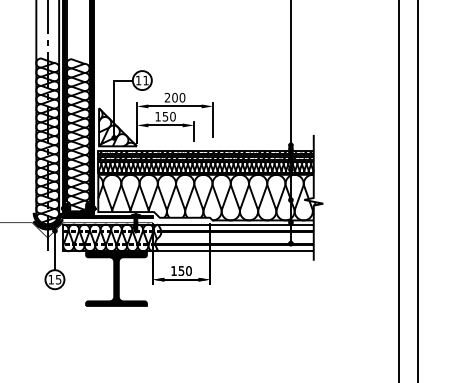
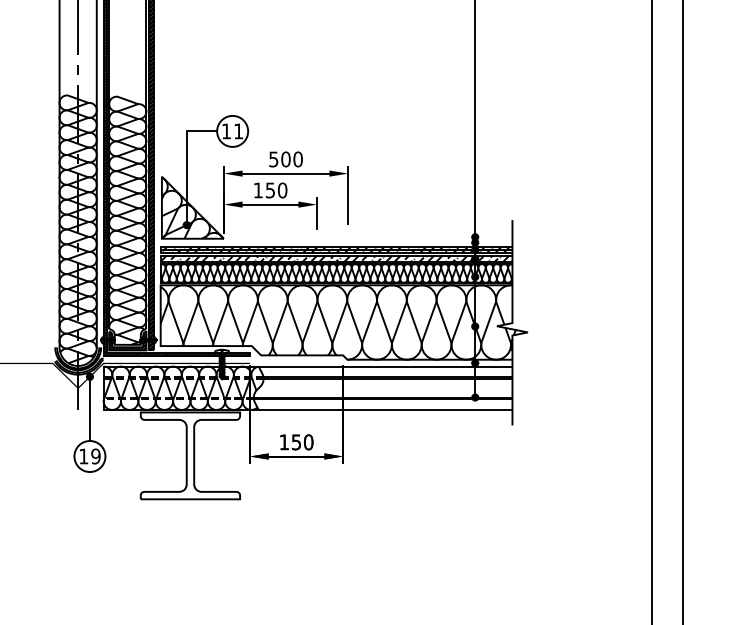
text: (167, 97) -> (273, 159), 200 -> 500
fill: (116, 278) -> (190, 454), removed
text: (58, 279) -> (95, 456), 15 -> 19

